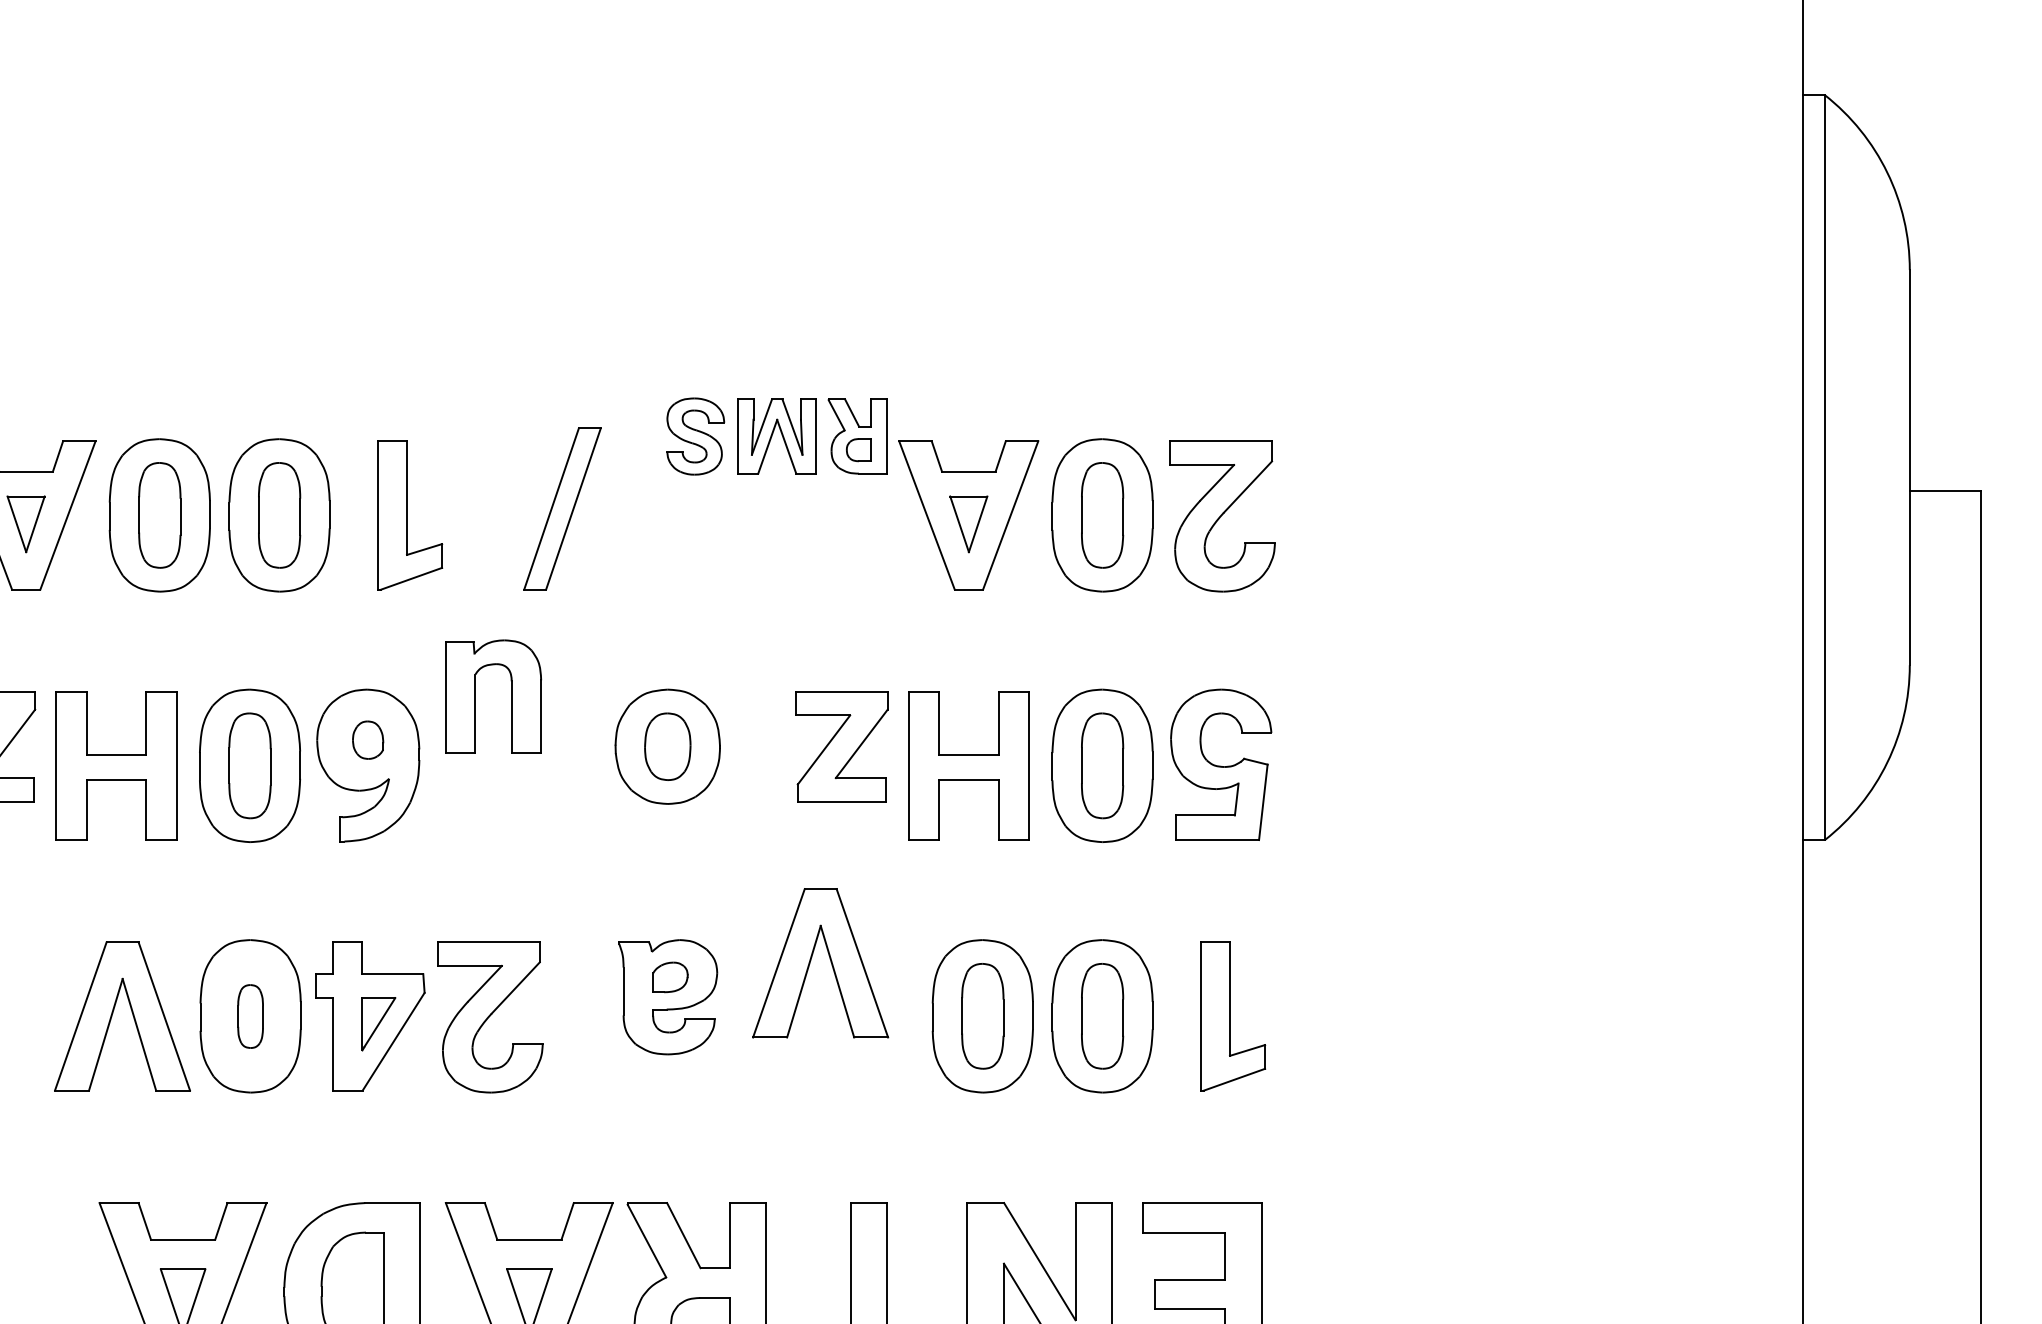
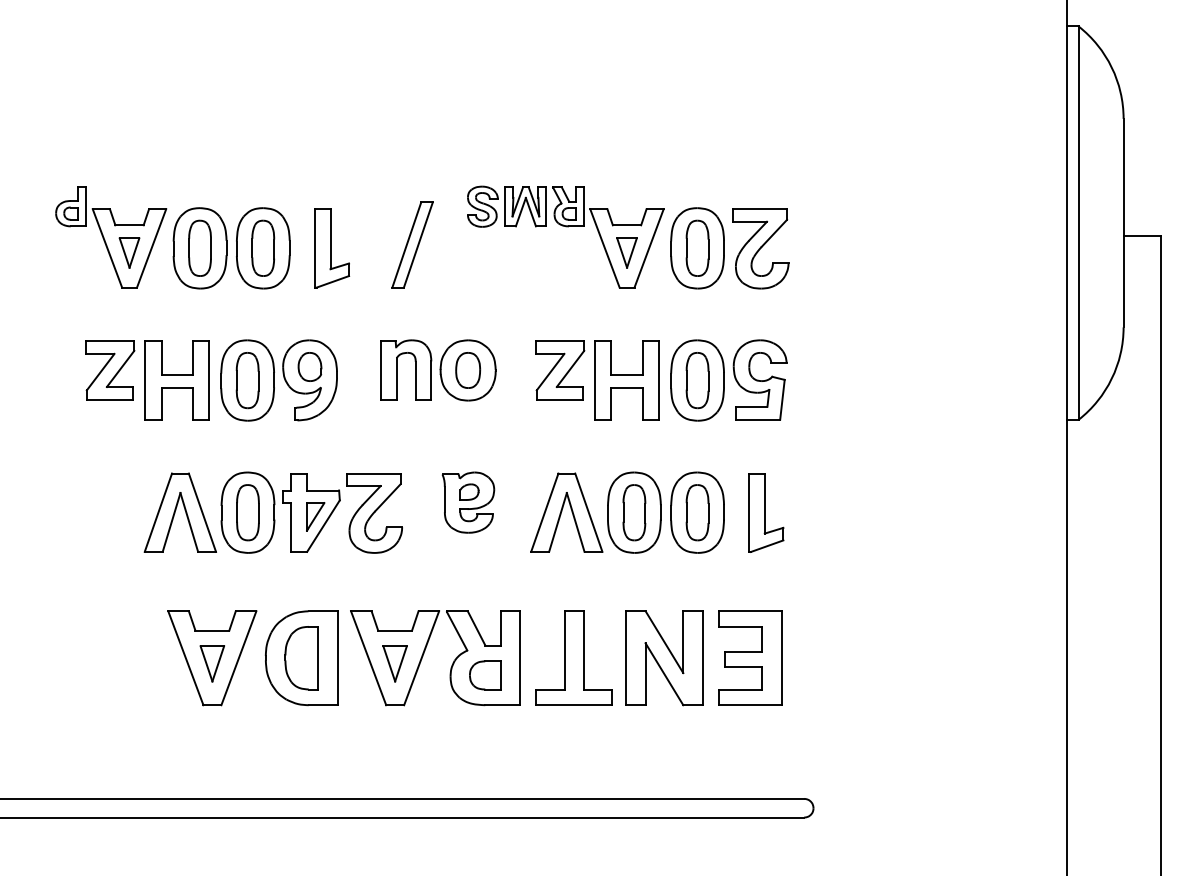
part: (477, 695) -> (397, 369), moved
part: (367, 739) -> (309, 366), size x1.43
part: (820, 962) -> (566, 512), moved
part: (249, 1015) -> (247, 512), size x1.67

